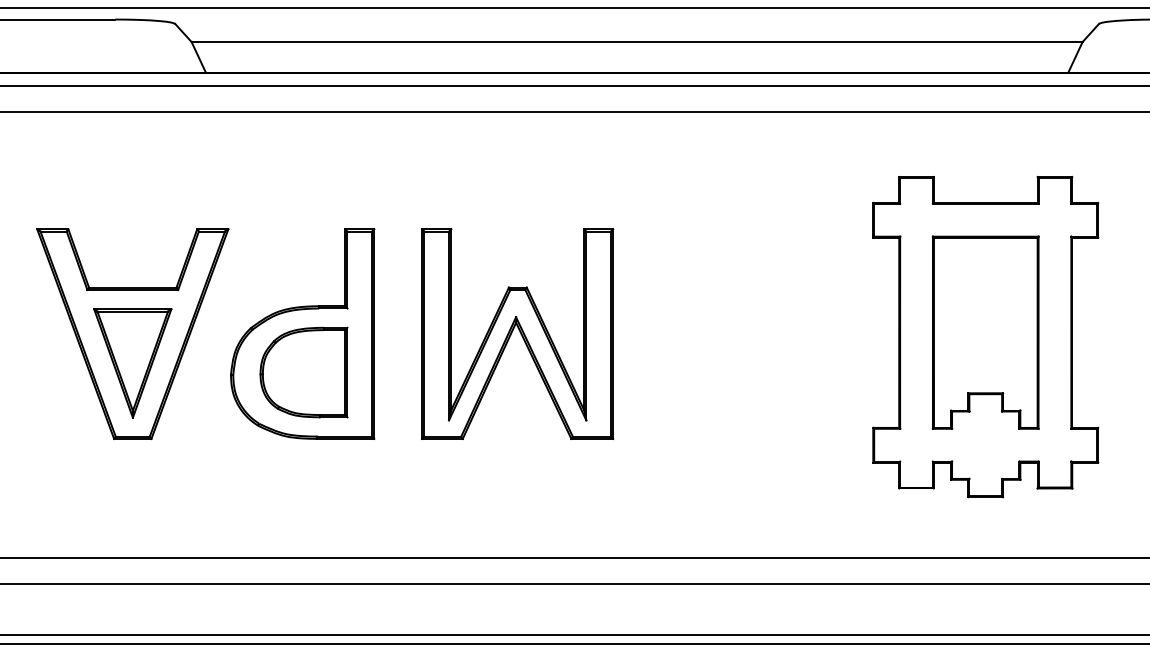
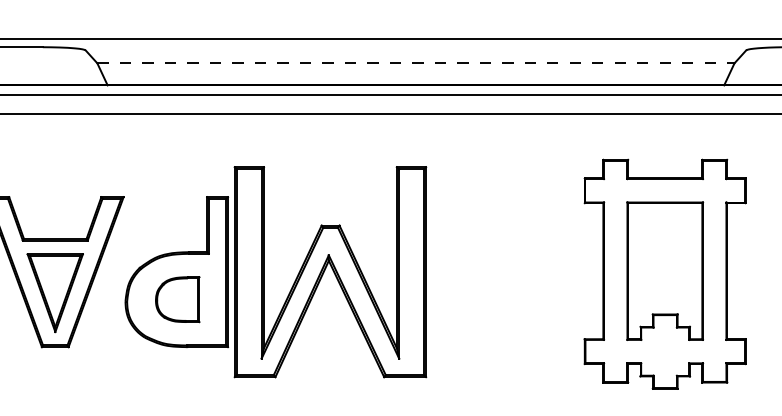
line: (637, 42) -> (416, 63), solid -> dashed
part: (517, 333) -> (330, 271), size x1.4
part: (303, 372) -> (177, 299), size x0.7

